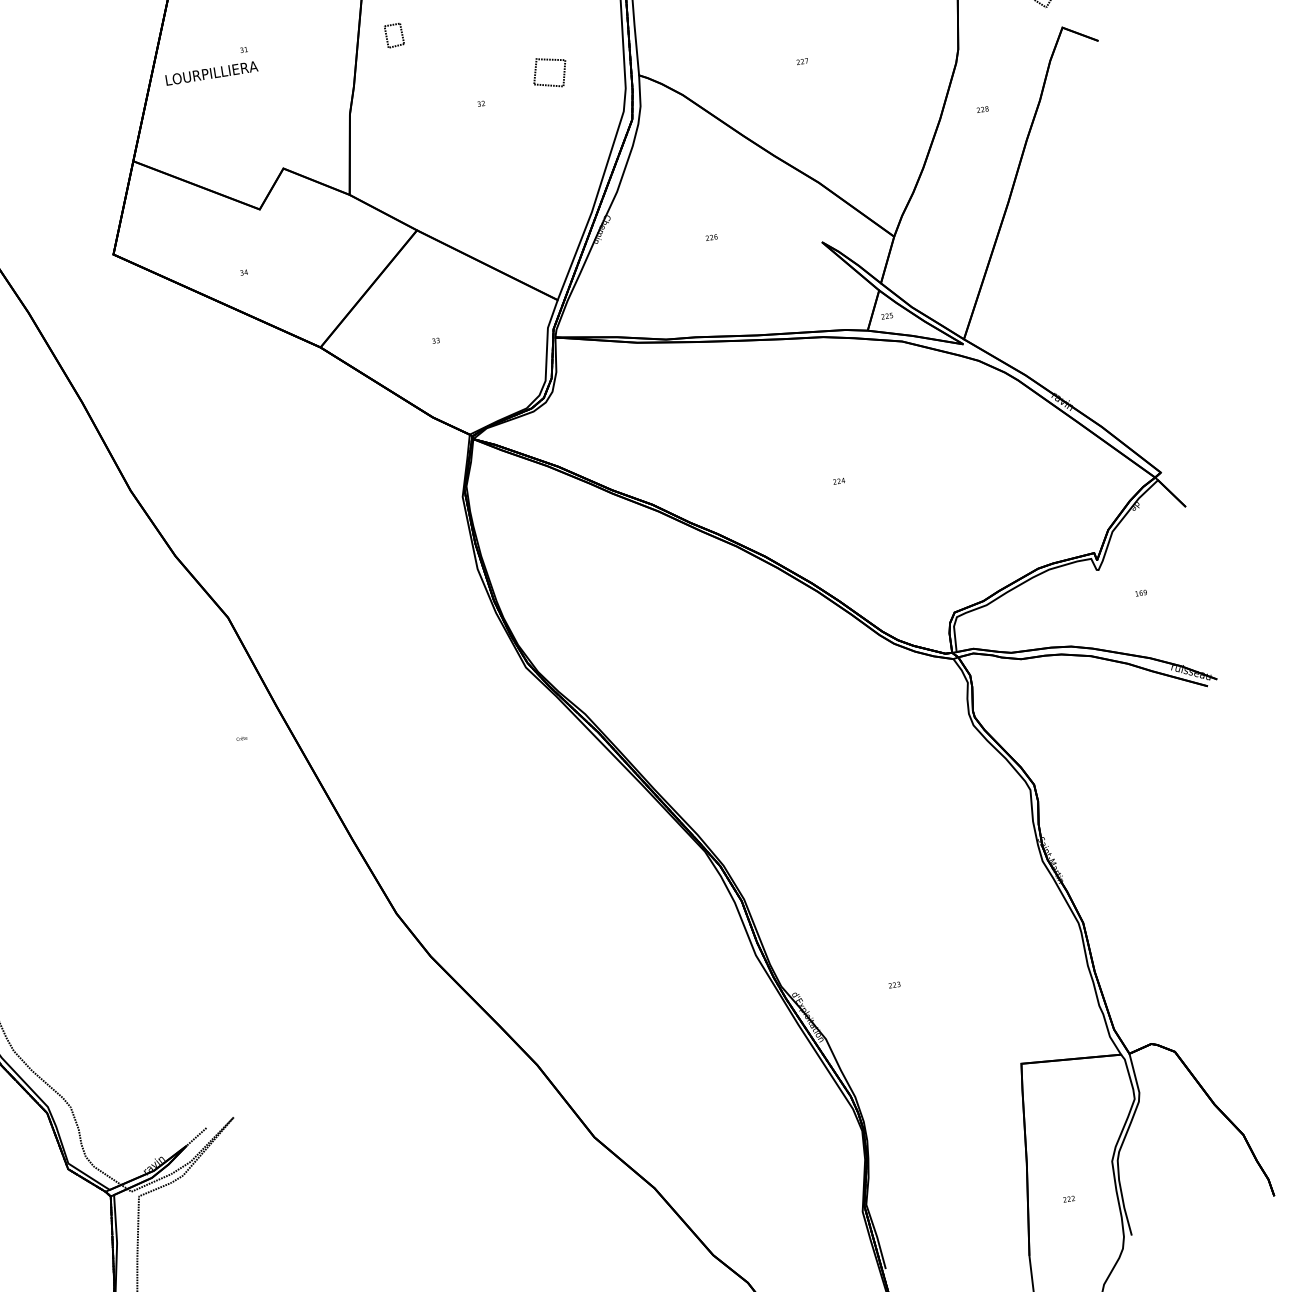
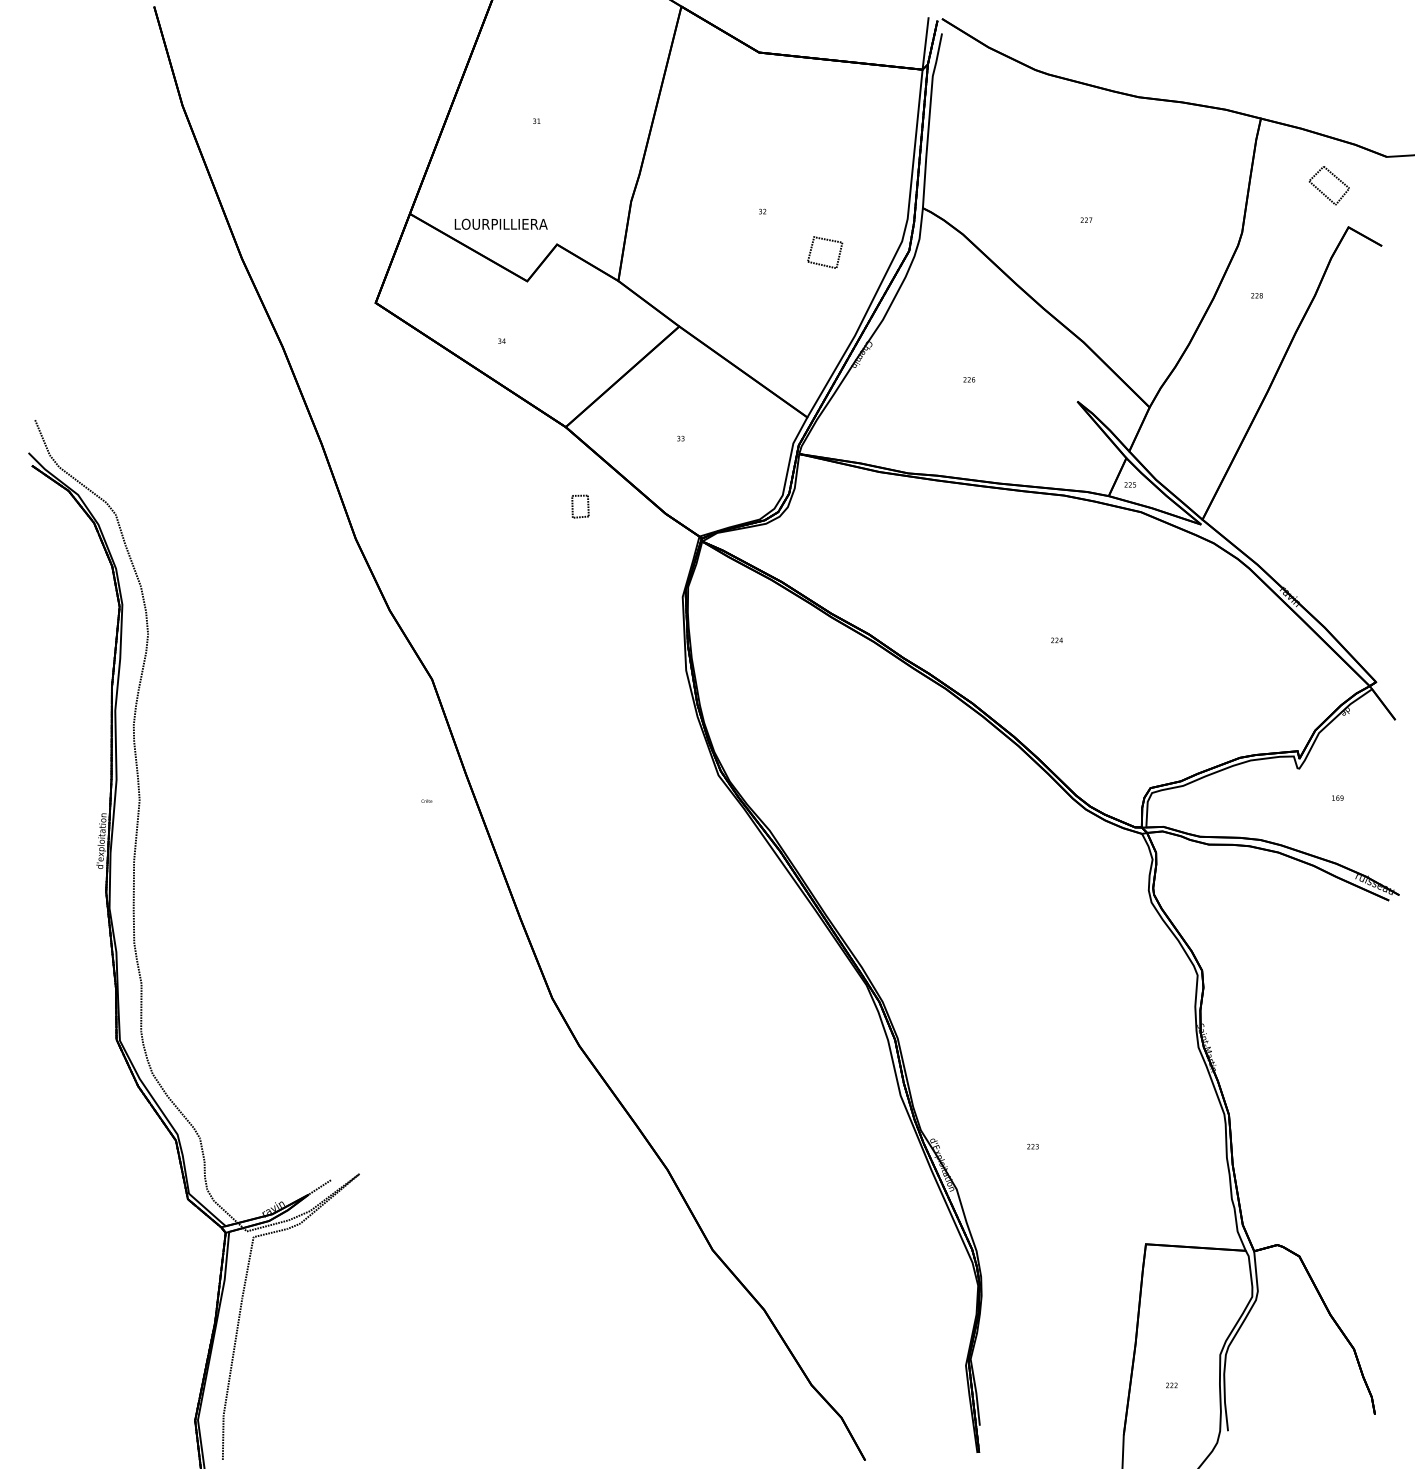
part: (387, 36) -> (573, 506), moved
part: (552, 61) -> (829, 241), moved
text: (210, 72) -> (500, 223), moved

